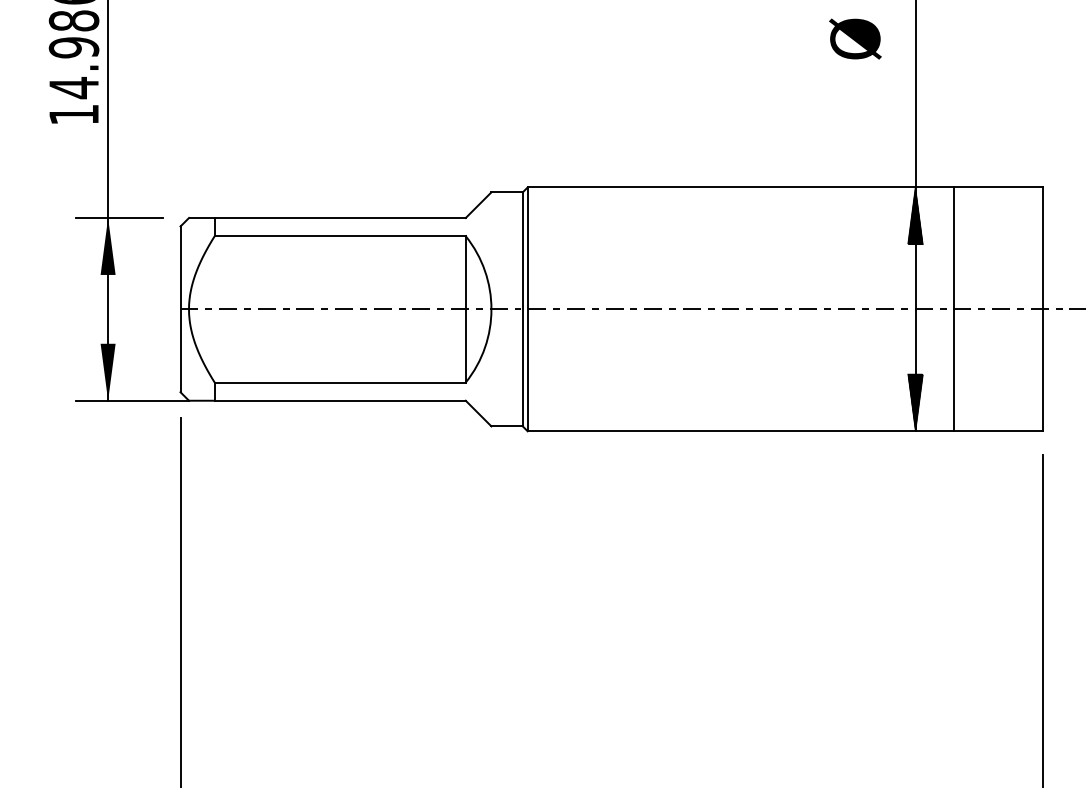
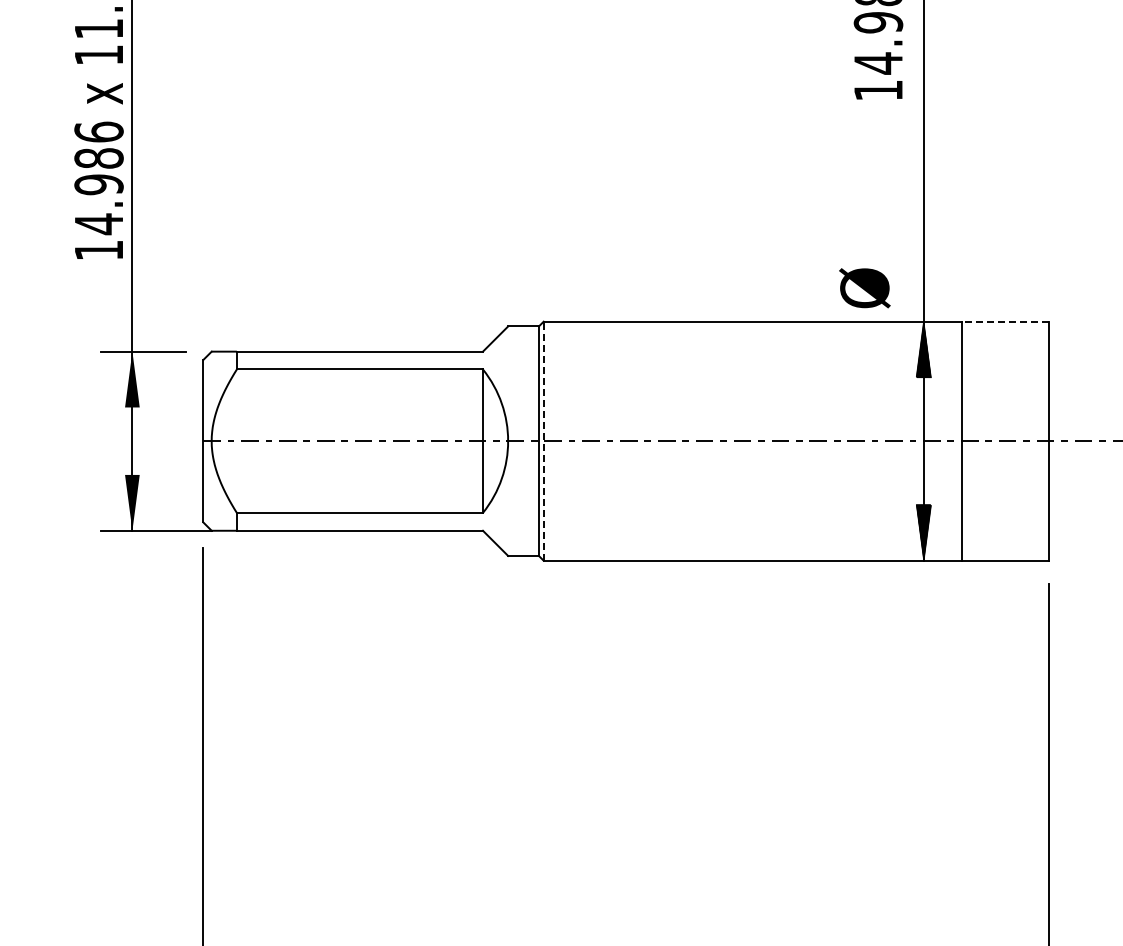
text: (855, 39) -> (864, 288), moved
line: (998, 187) -> (1005, 321), solid -> dashed
line: (527, 309) -> (543, 441), solid -> dashed

